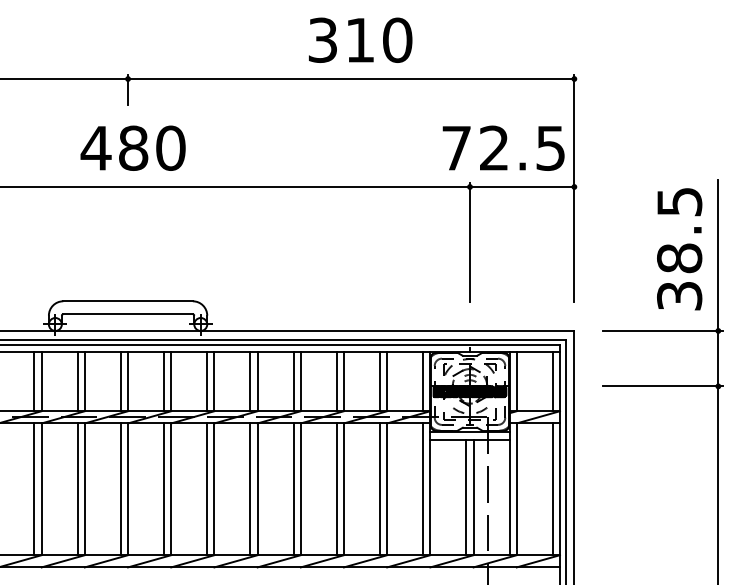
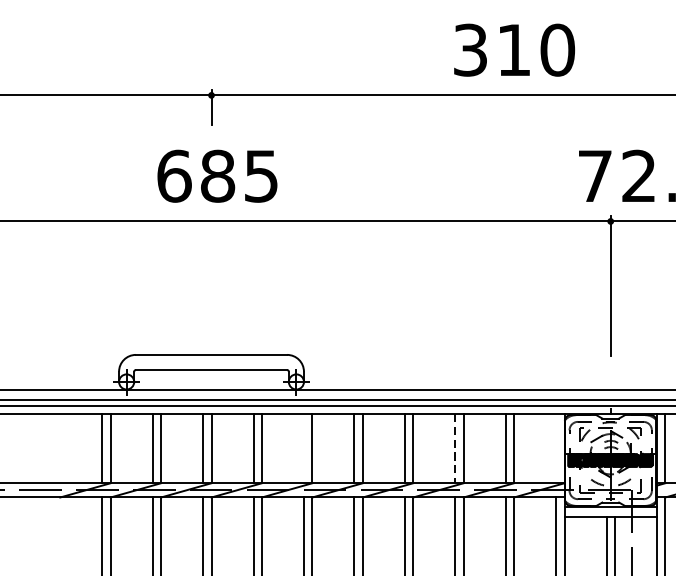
text: (360, 39) -> (514, 49), moved
text: (132, 147) -> (216, 175), 480 -> 685
line: (207, 381) -> (304, 448), removed
line: (336, 381) -> (454, 448), solid -> dashed
line: (423, 381) -> (556, 448), removed

